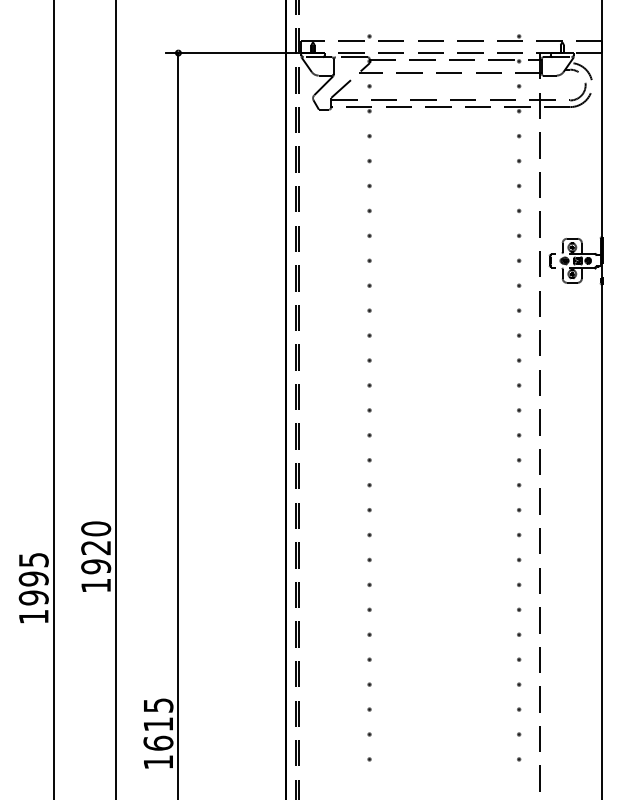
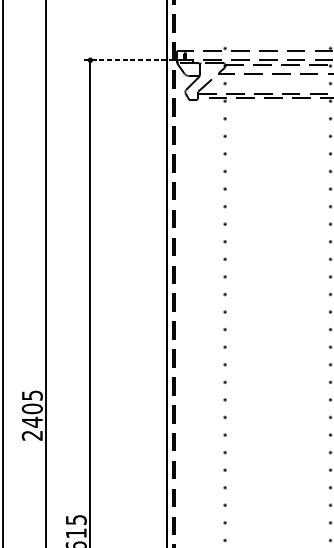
line: (231, 53) -> (127, 60), solid -> dashed
text: (96, 556) -> (32, 415), 1920 -> 2405

